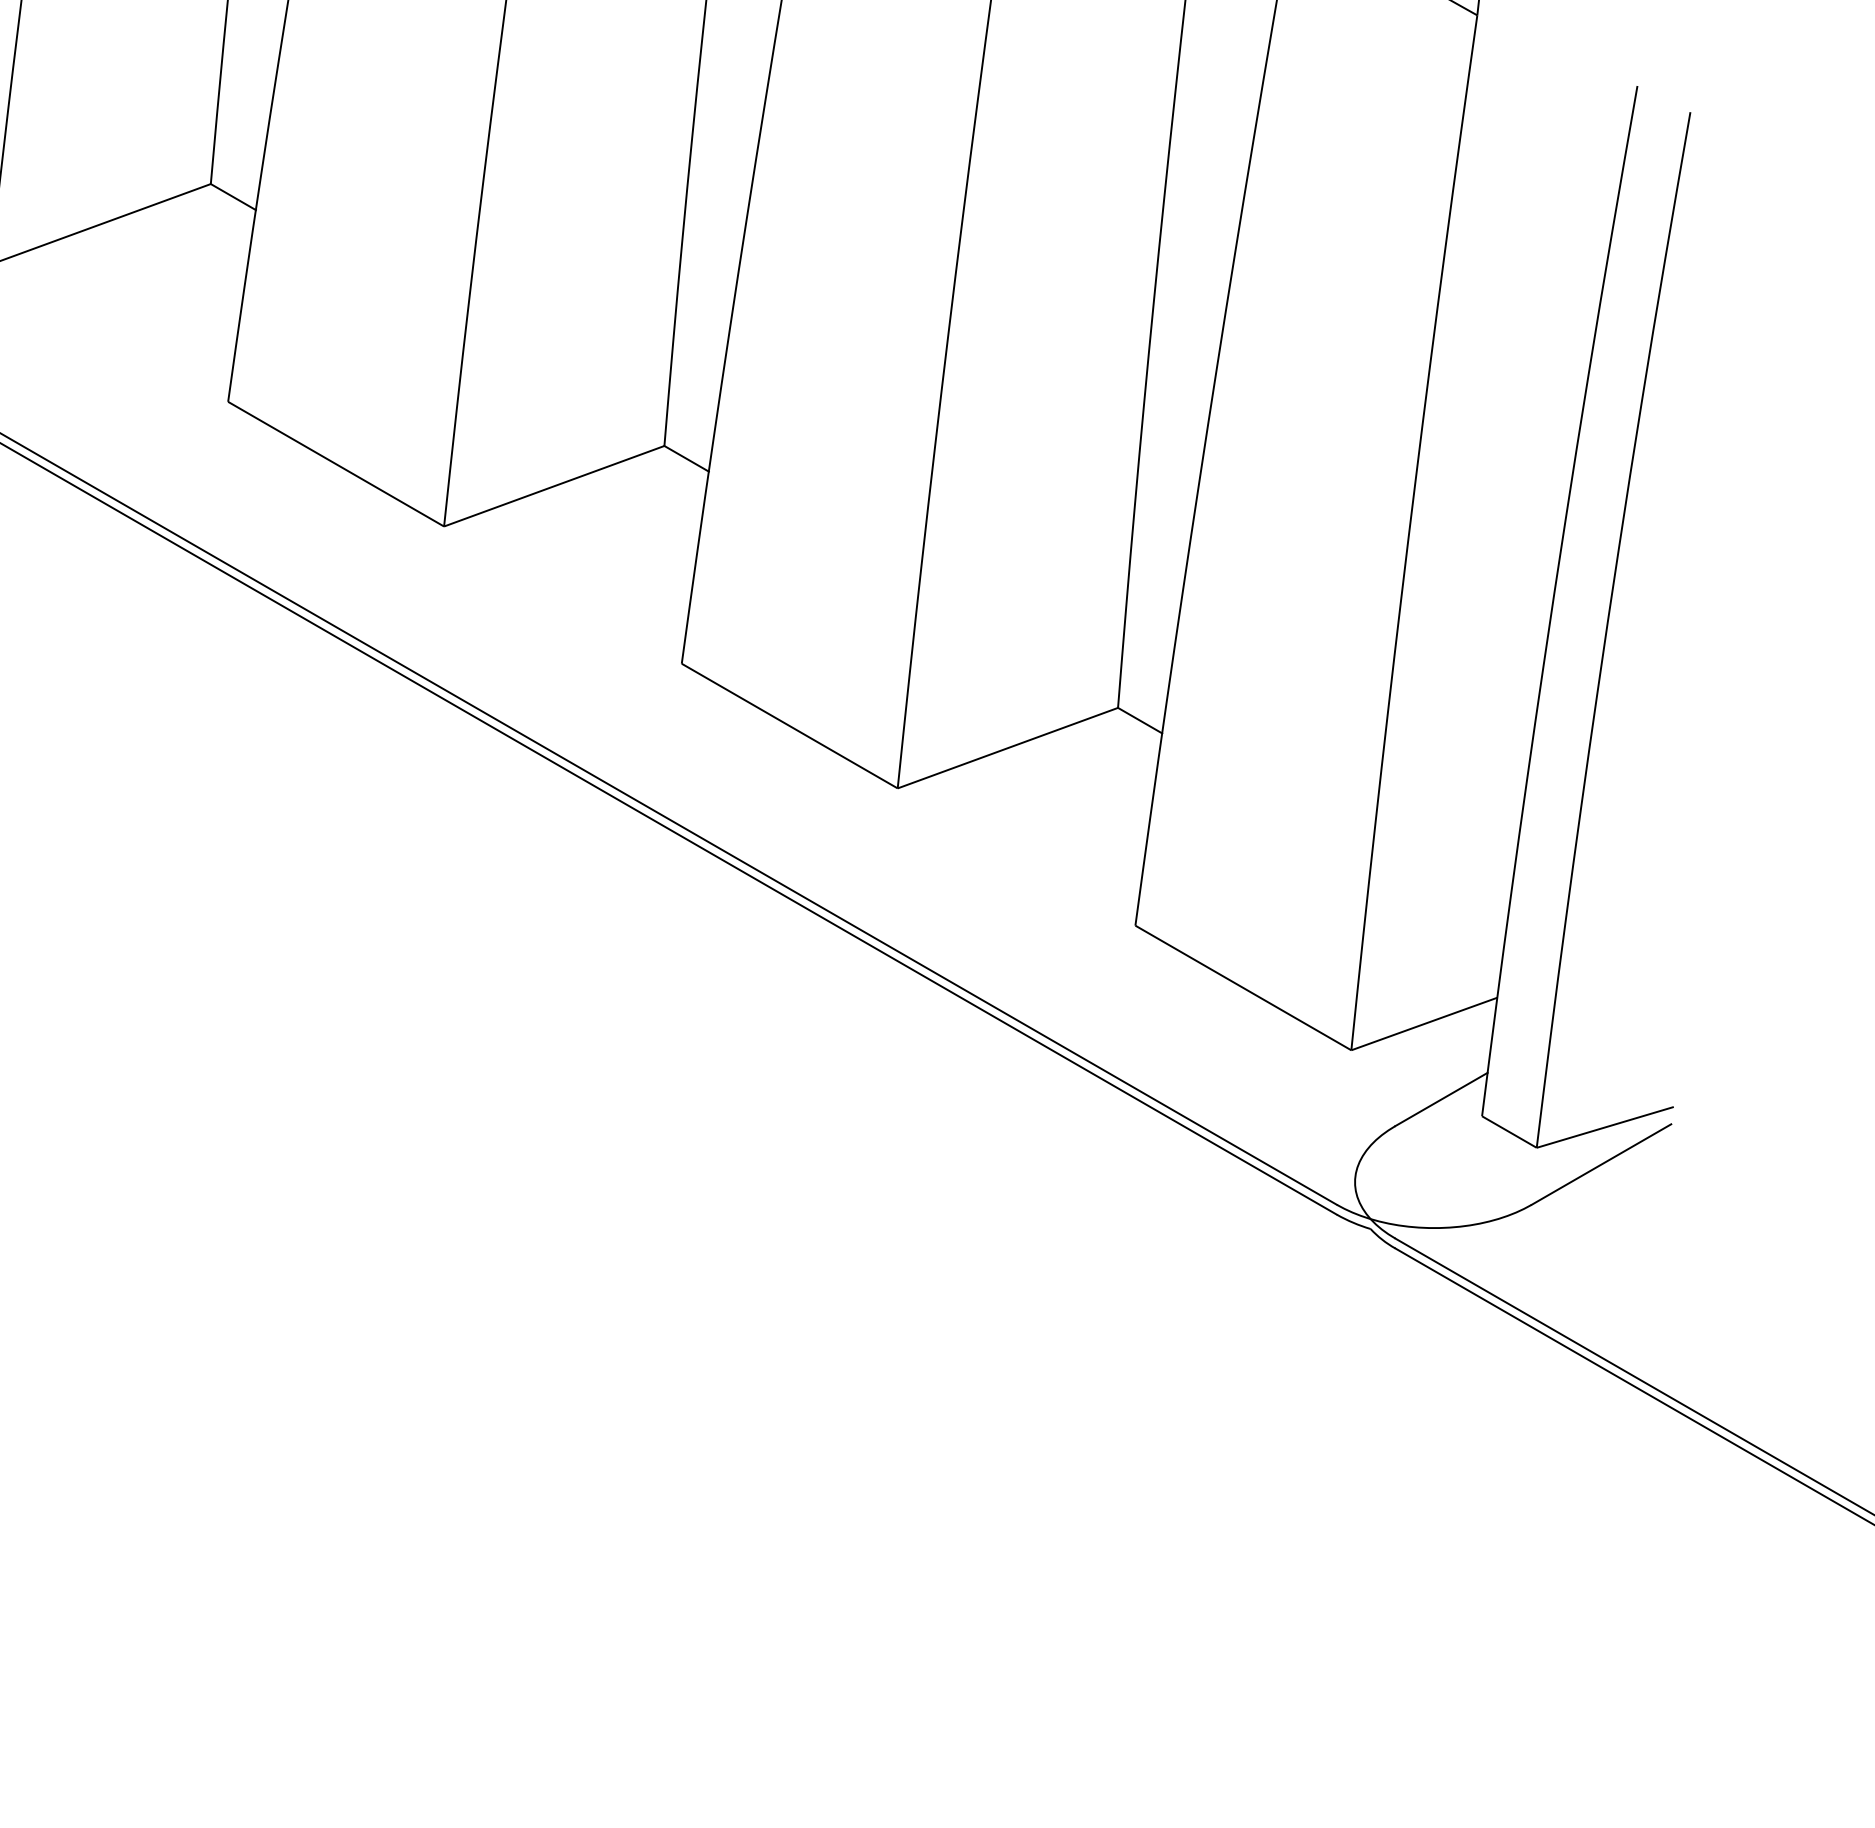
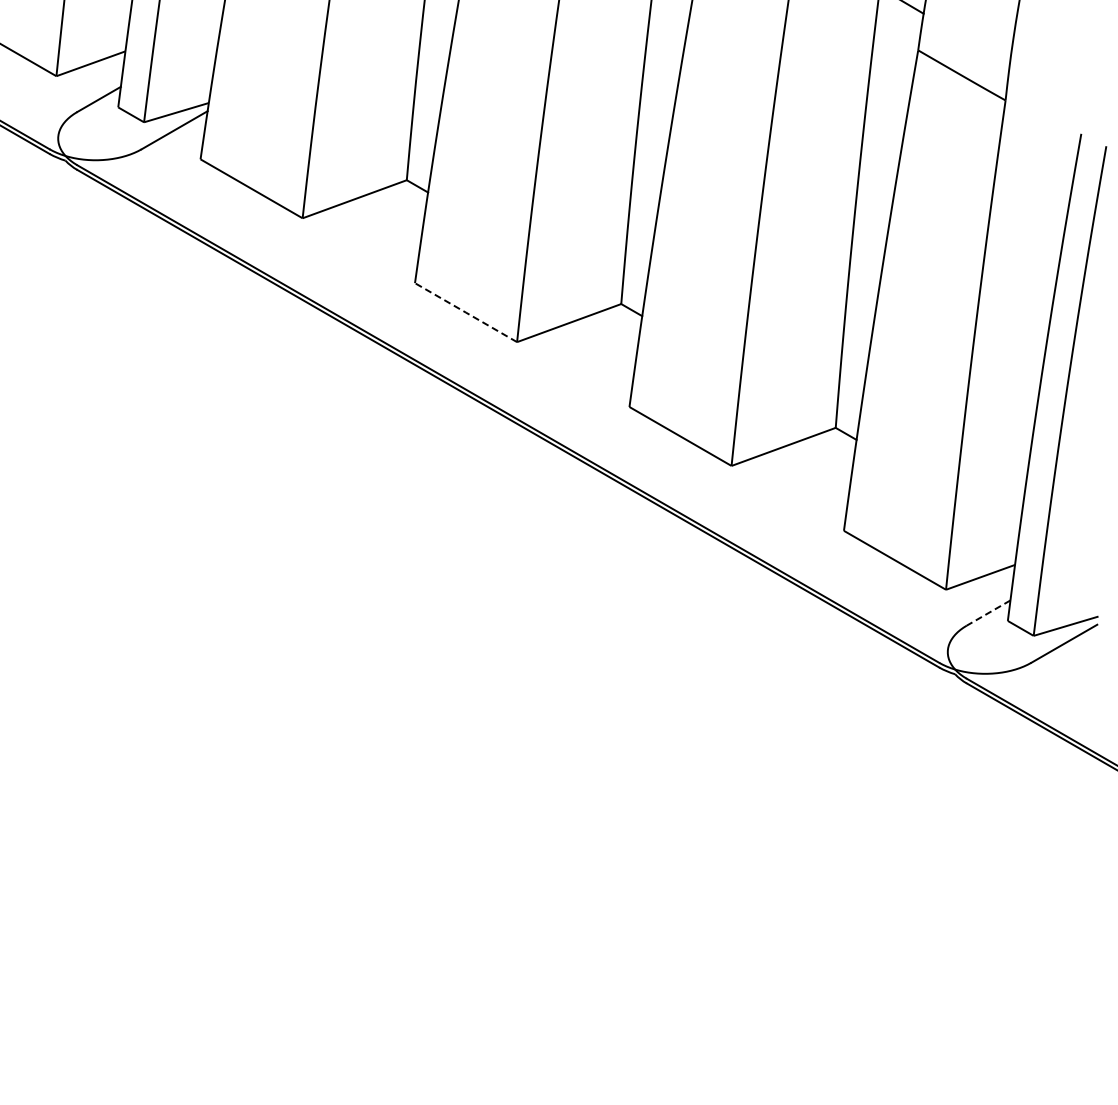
line: (334, 463) -> (465, 312), solid -> dashed
line: (1441, 1100) -> (988, 613), solid -> dashed

